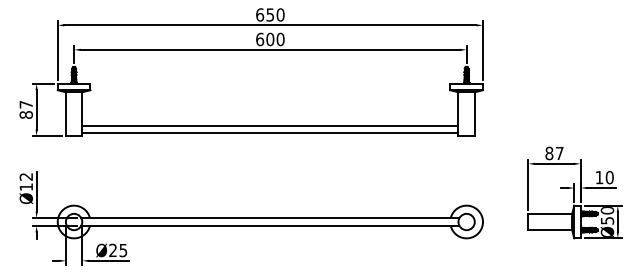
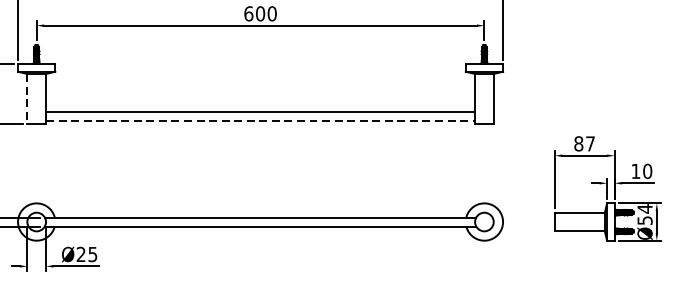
line: (65, 114) -> (26, 99), solid -> dashed
line: (270, 133) -> (260, 121), solid -> dashed
text: (607, 210) -> (645, 208), Ø50 -> Ø54

